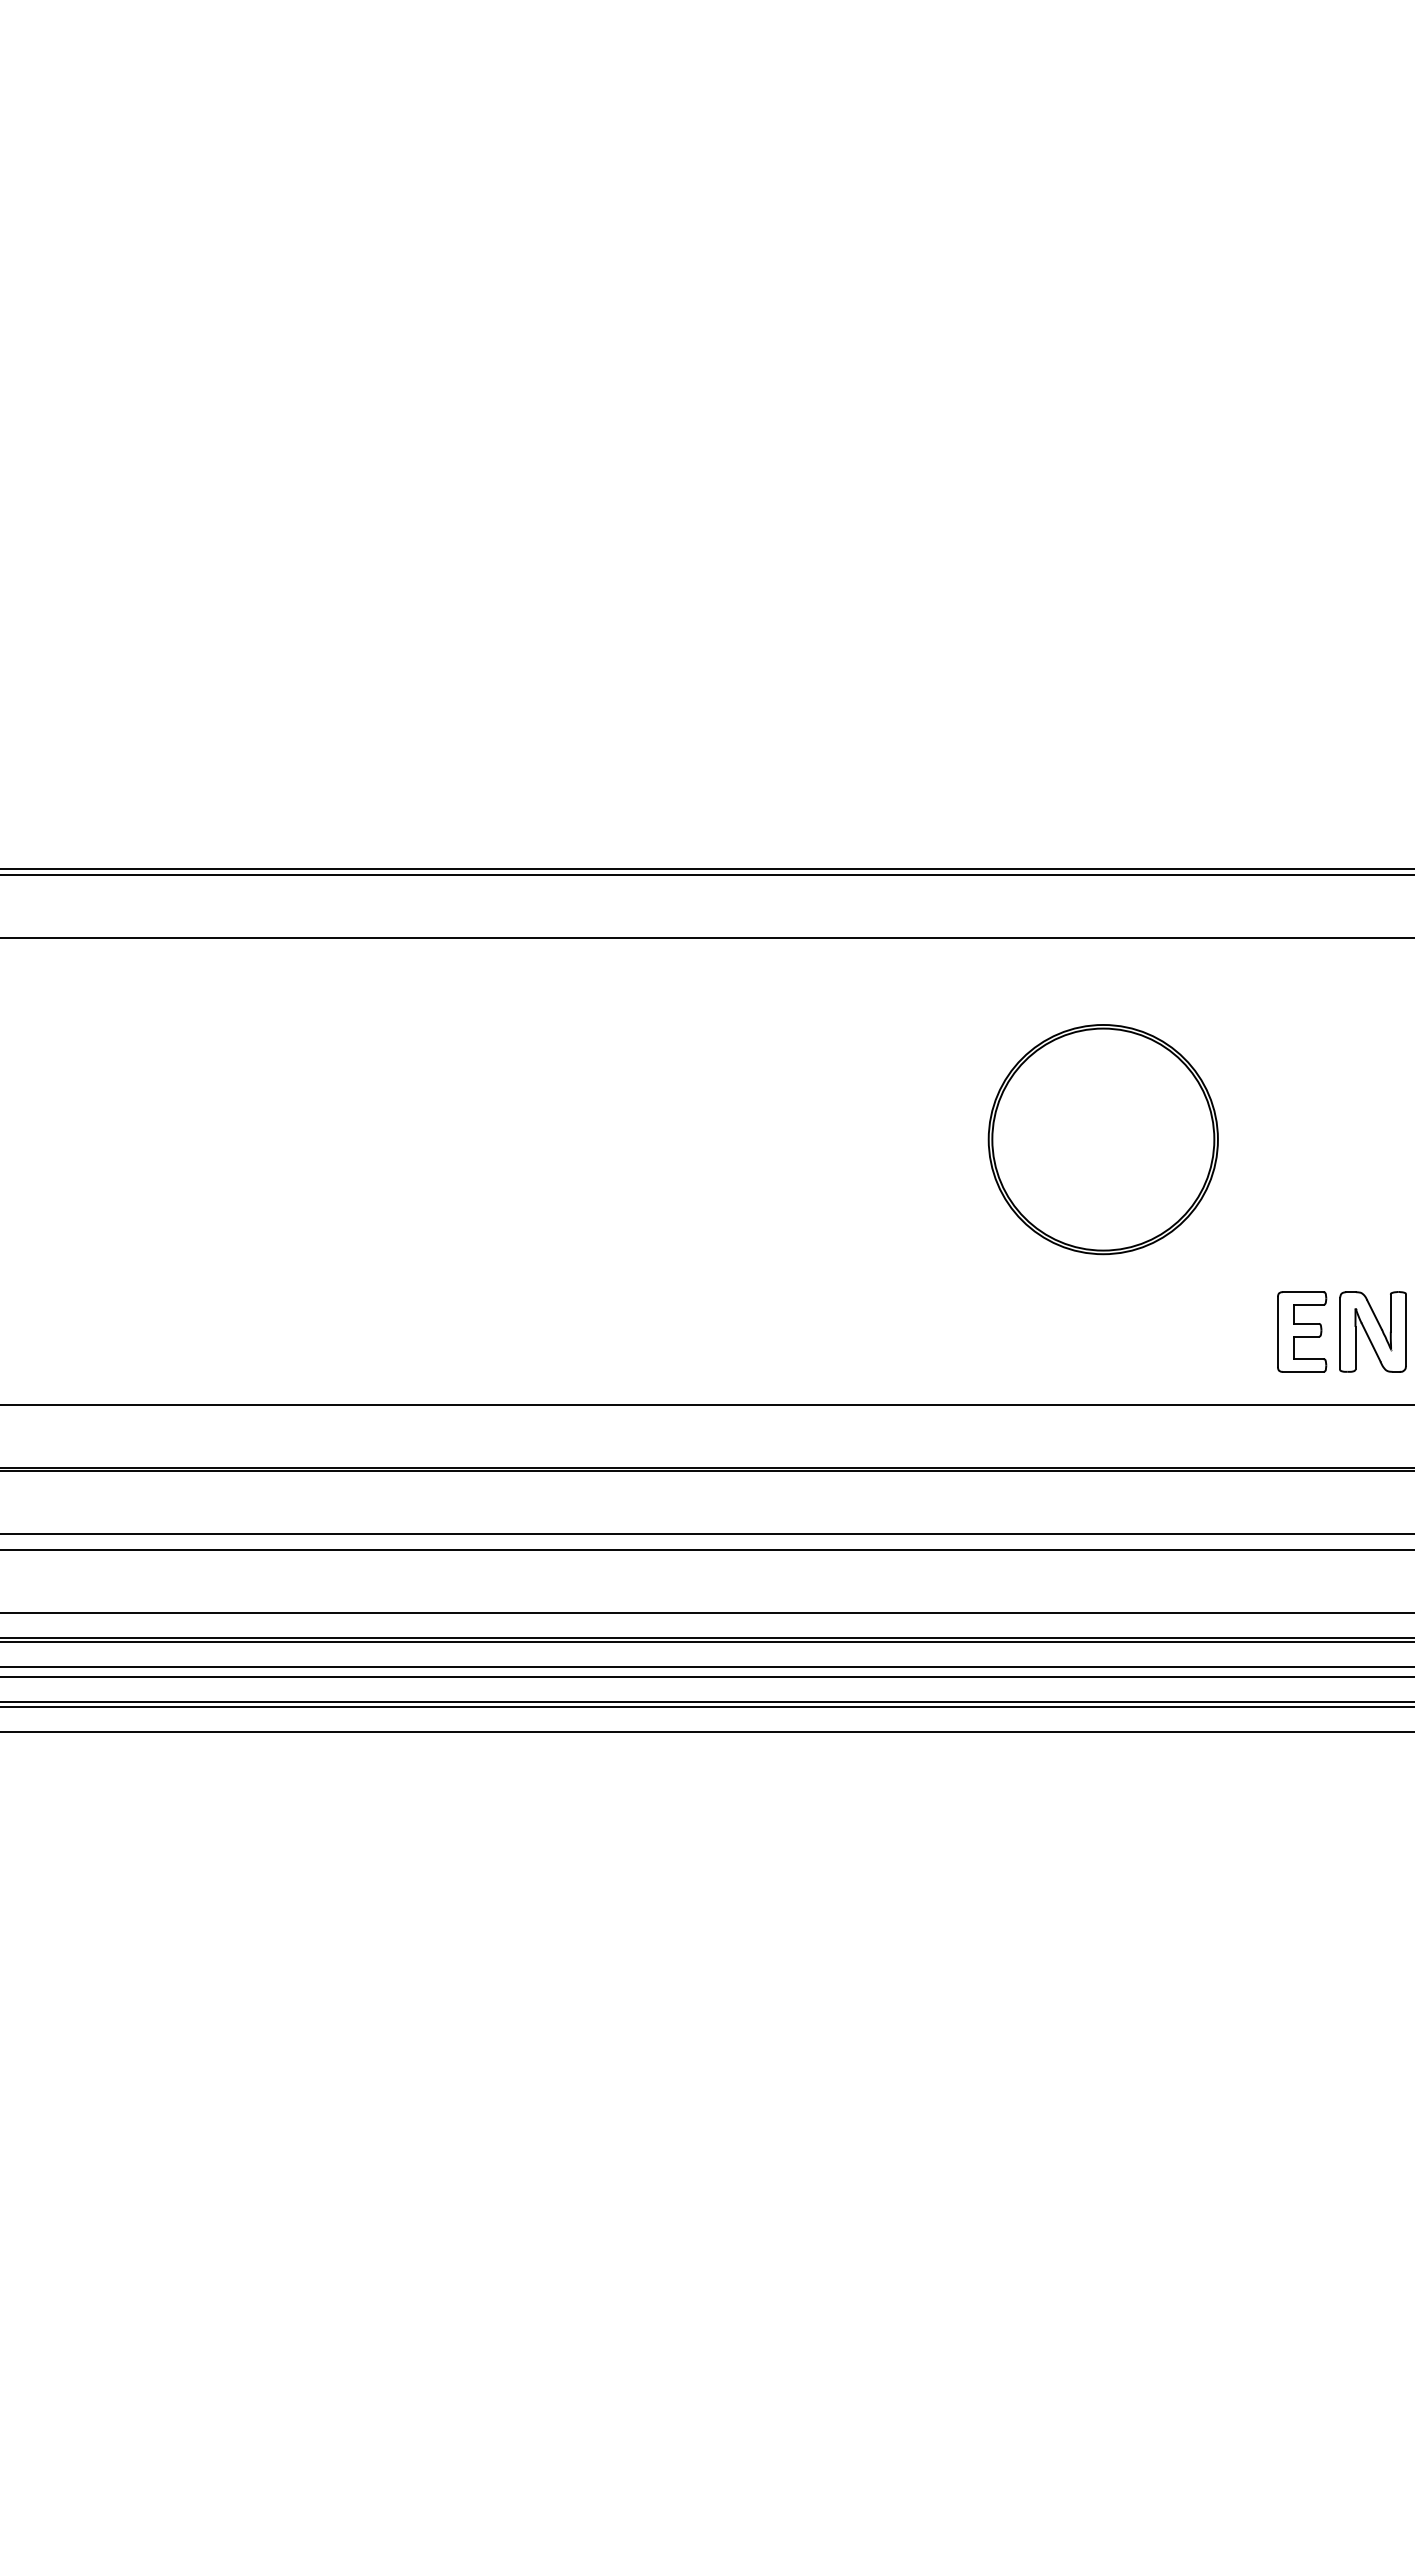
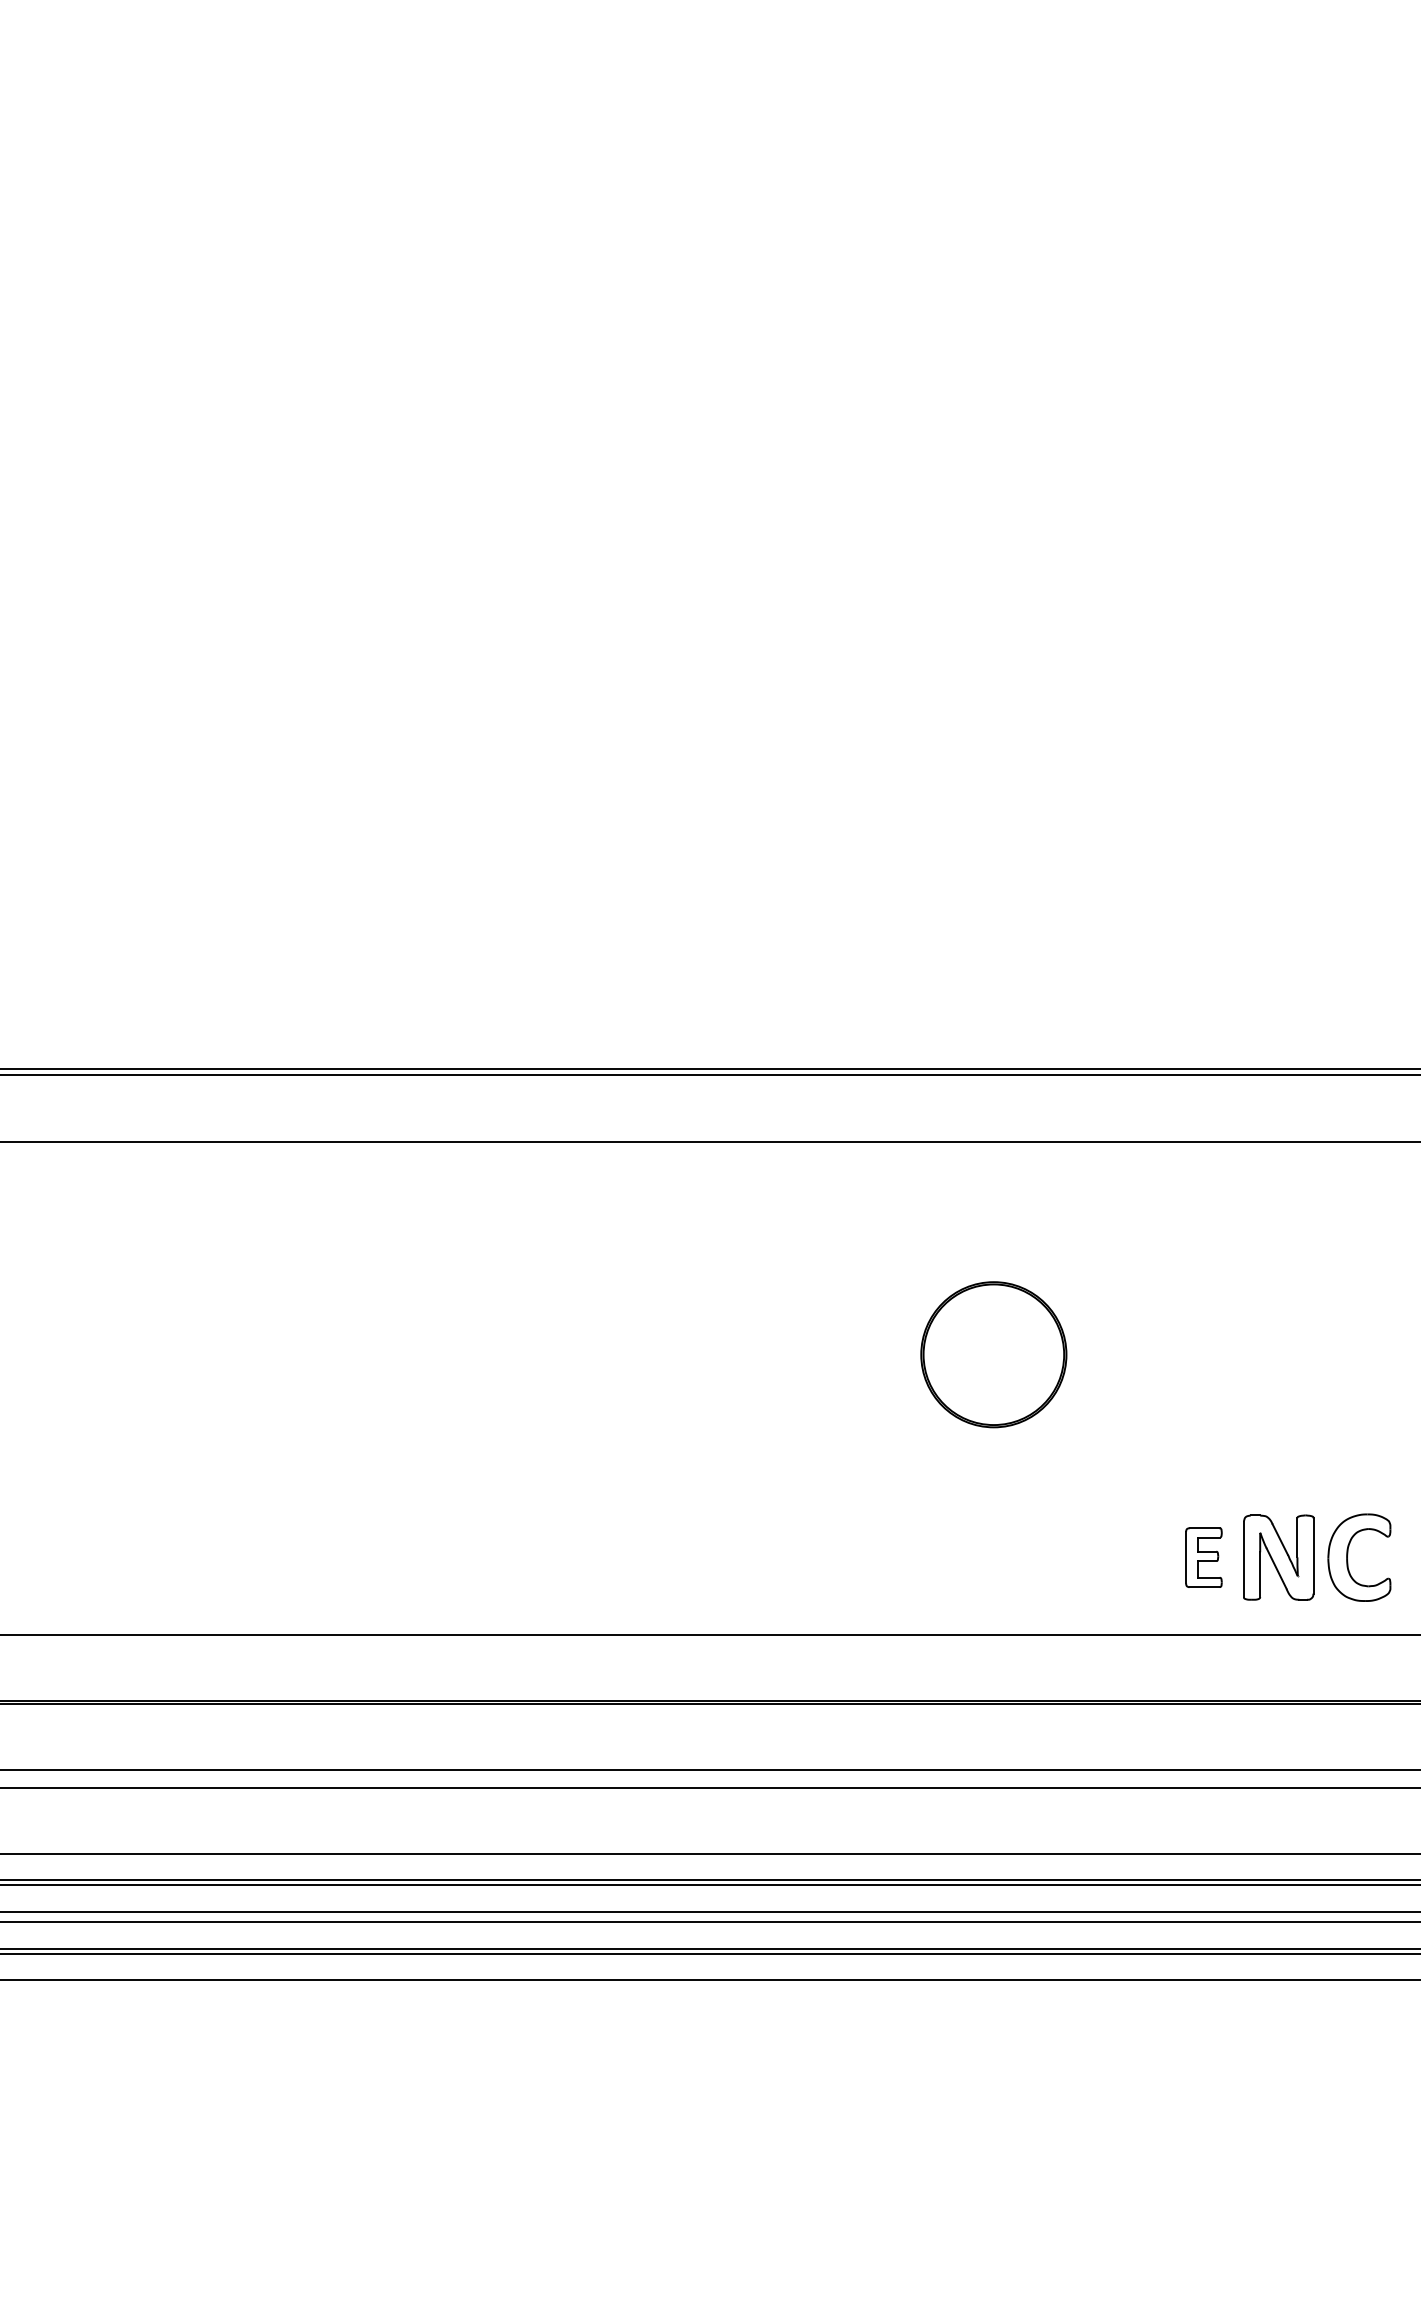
part: (1102, 1139) -> (993, 1354), size x0.6
part: (1302, 1331) -> (1204, 1557), size x0.7

